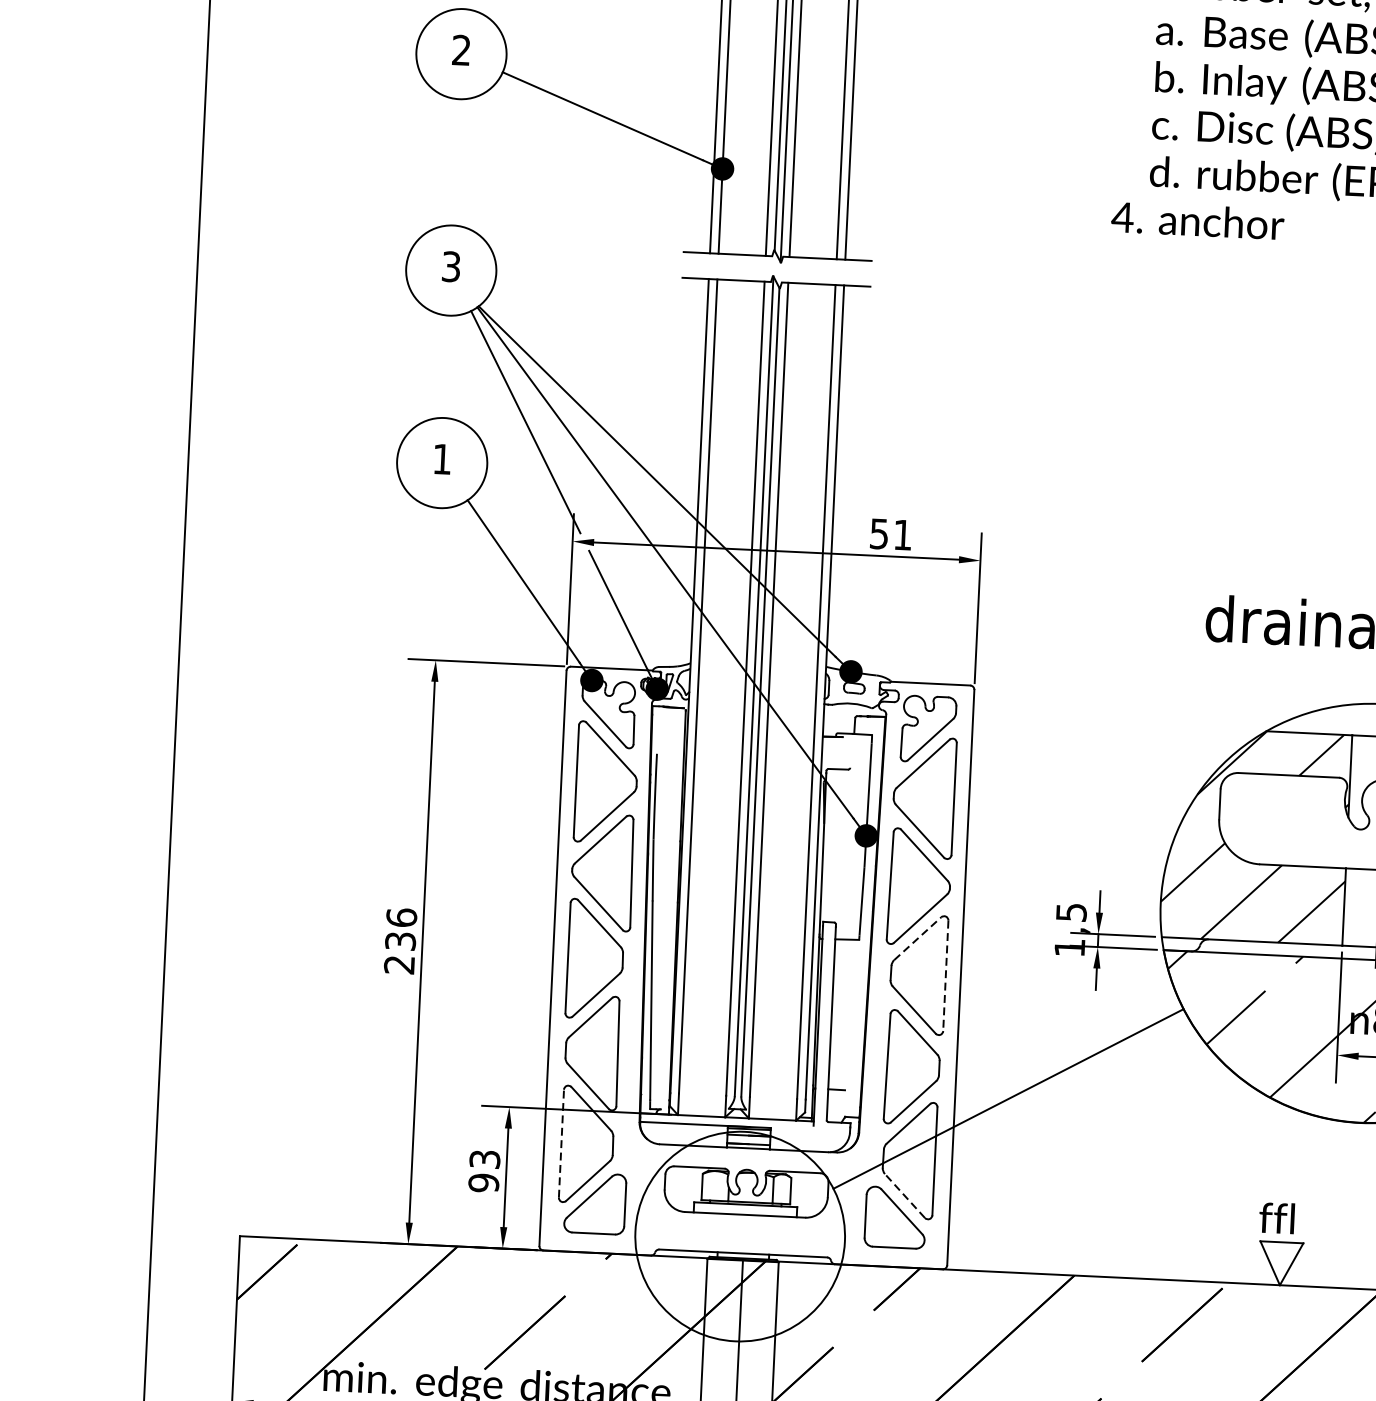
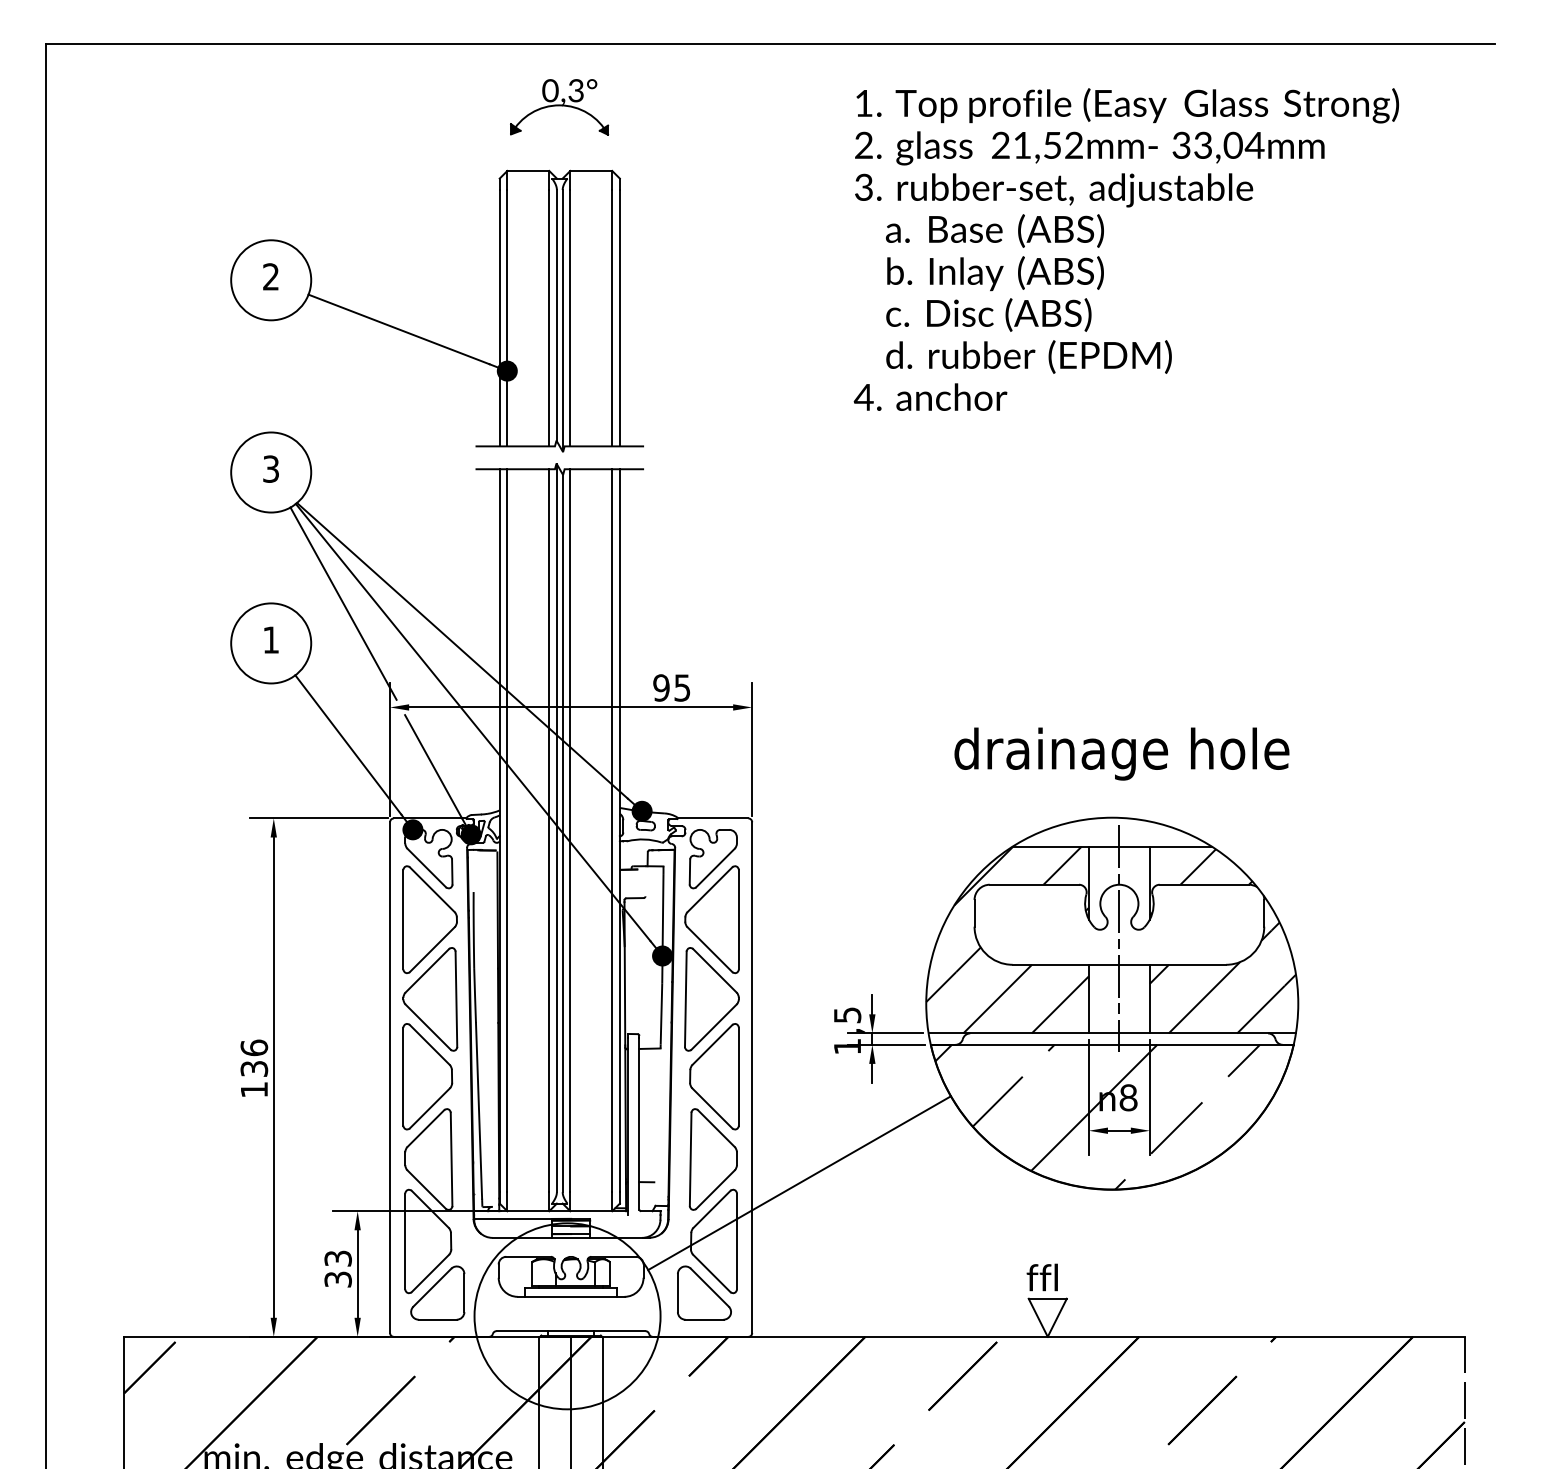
text: (890, 533) -> (671, 687), 51 -> 95
line: (917, 938) -> (712, 1044), dashed -> solid
text: (398, 964) -> (253, 1089), 236 -> 136
line: (945, 975) -> (738, 1076), dashed -> solid
line: (561, 1143) -> (405, 1241), dashed -> solid
text: (483, 1182) -> (337, 1279), 93 -> 33
line: (904, 1196) -> (711, 1273), dashed -> solid

